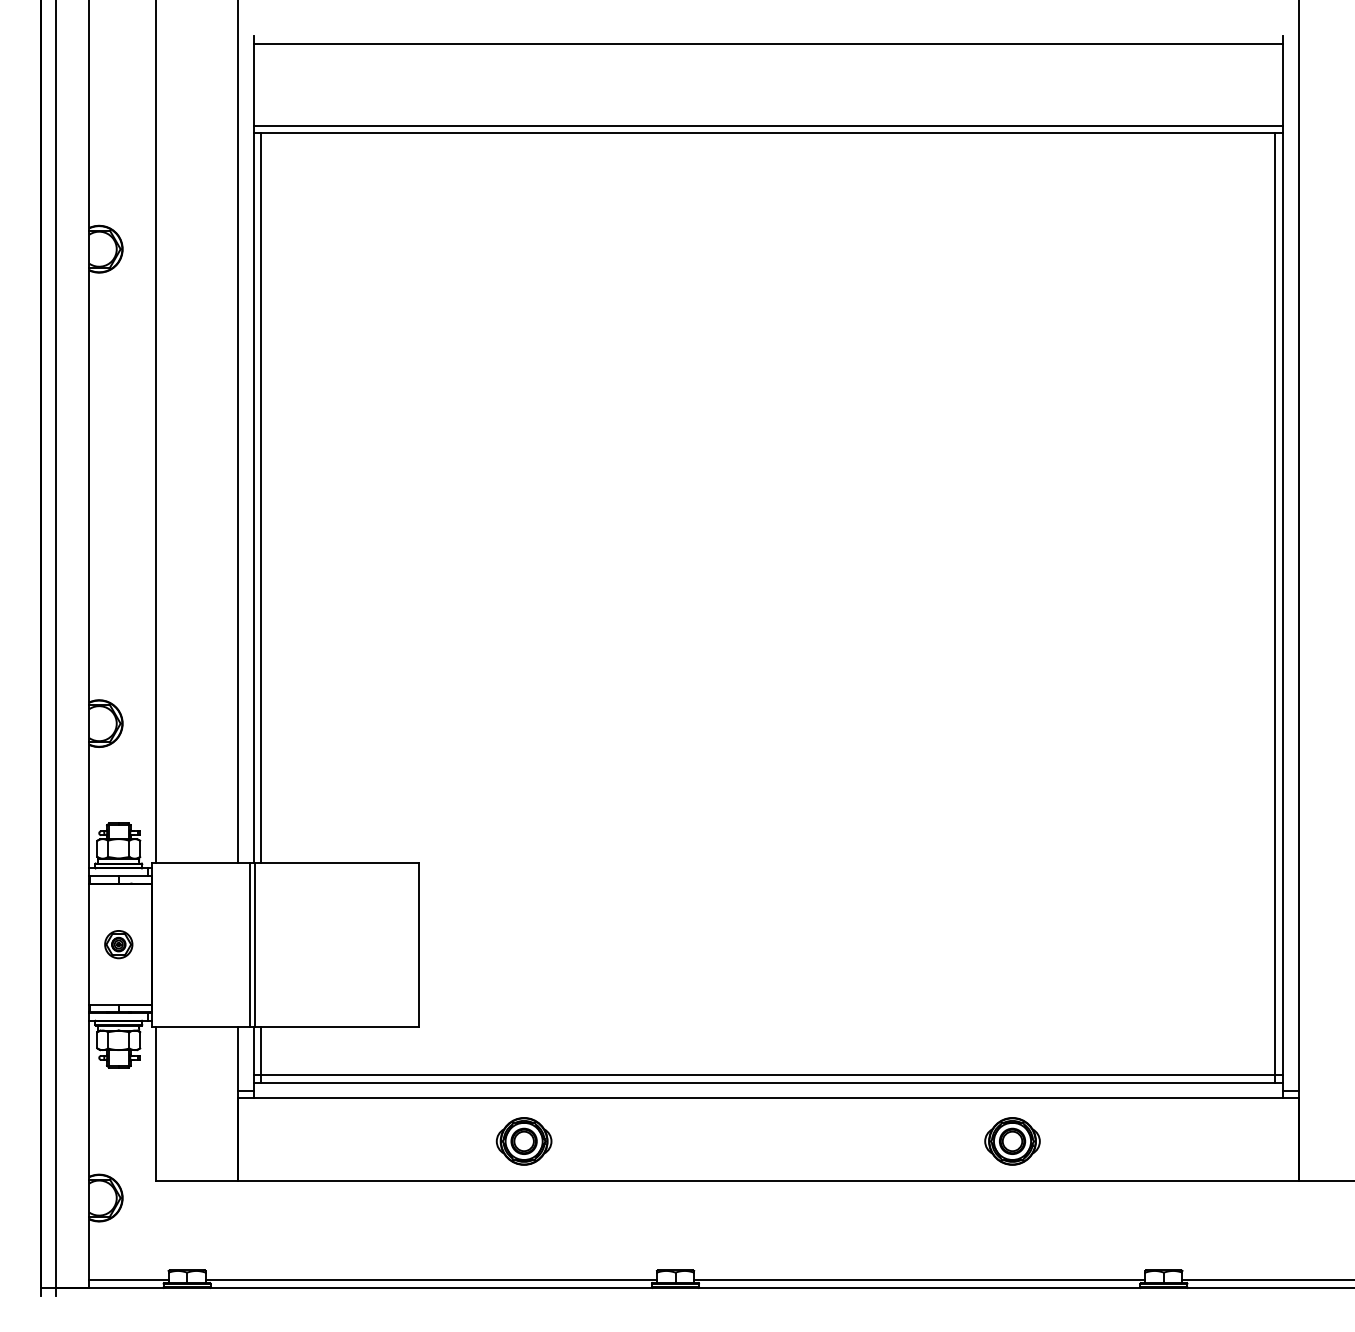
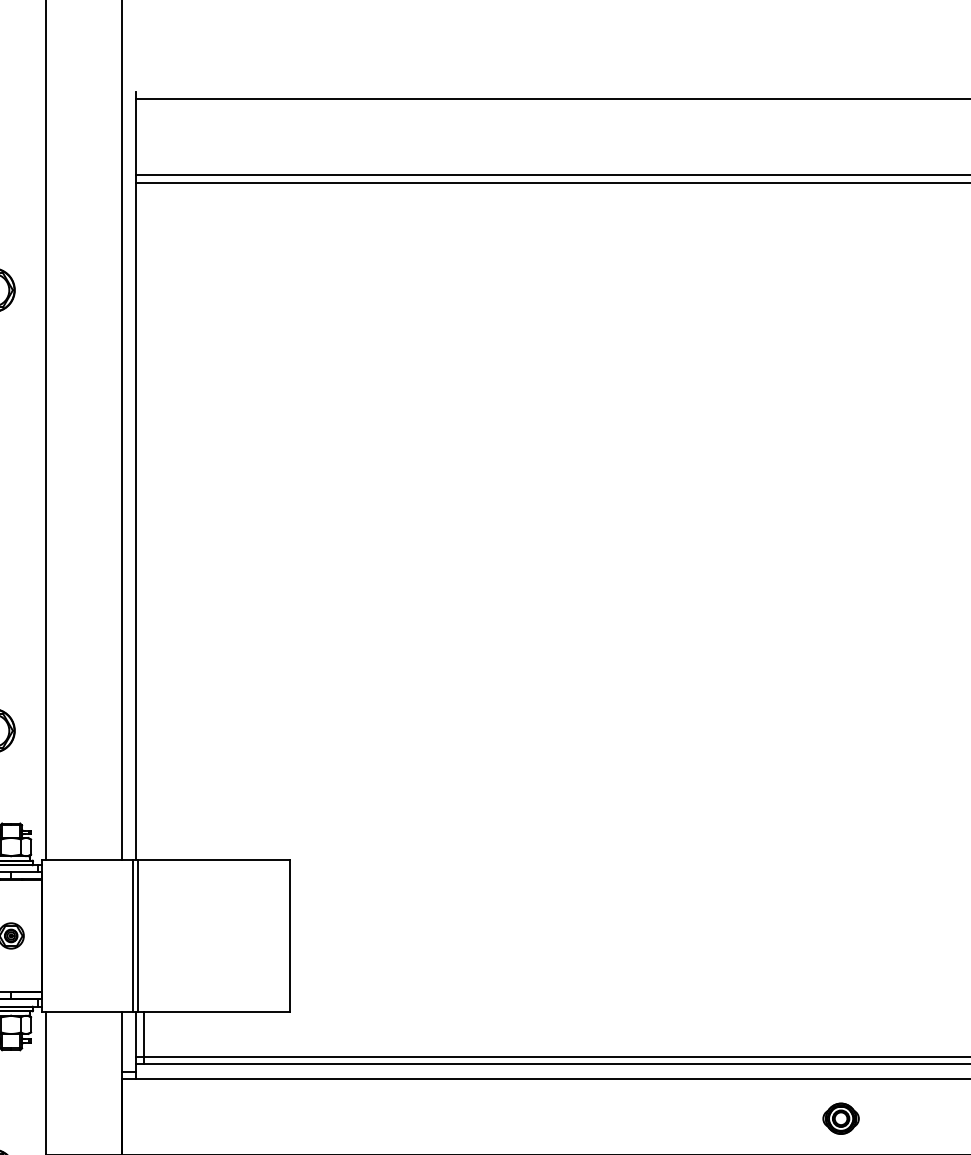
line: (261, 497) -> (143, 520), removed
part: (523, 1141) -> (387, 1118), removed
part: (1012, 1141) -> (841, 1118), size x0.7

